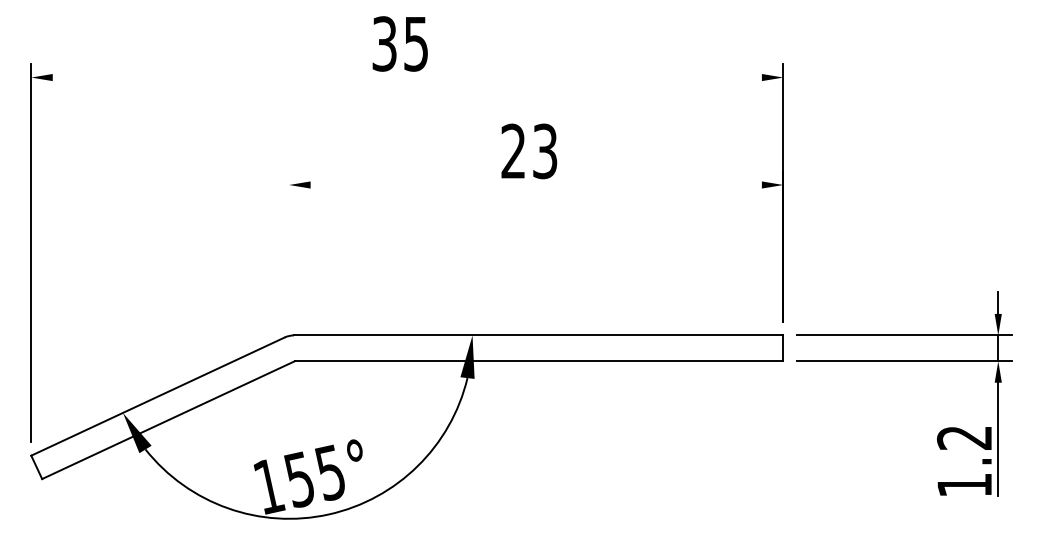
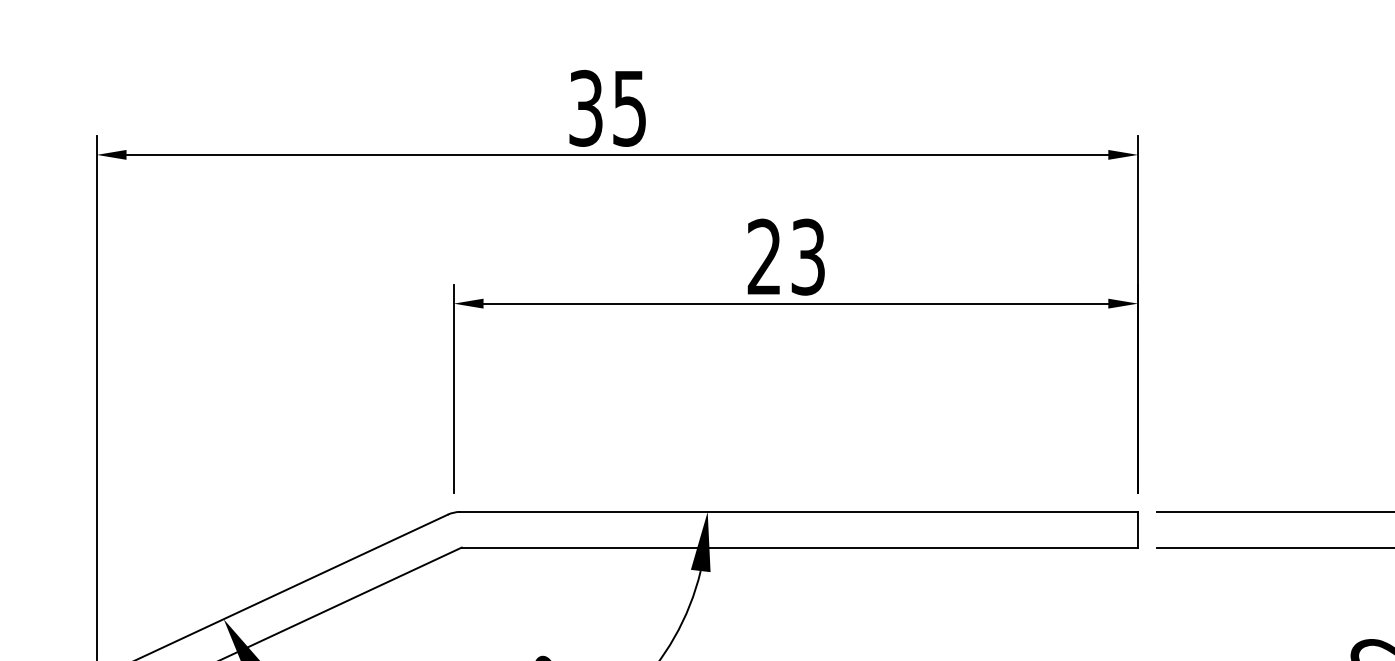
line: (406, 77) -> (616, 154), added
line: (535, 185) -> (794, 304), added
line: (289, 246) -> (454, 388), added

